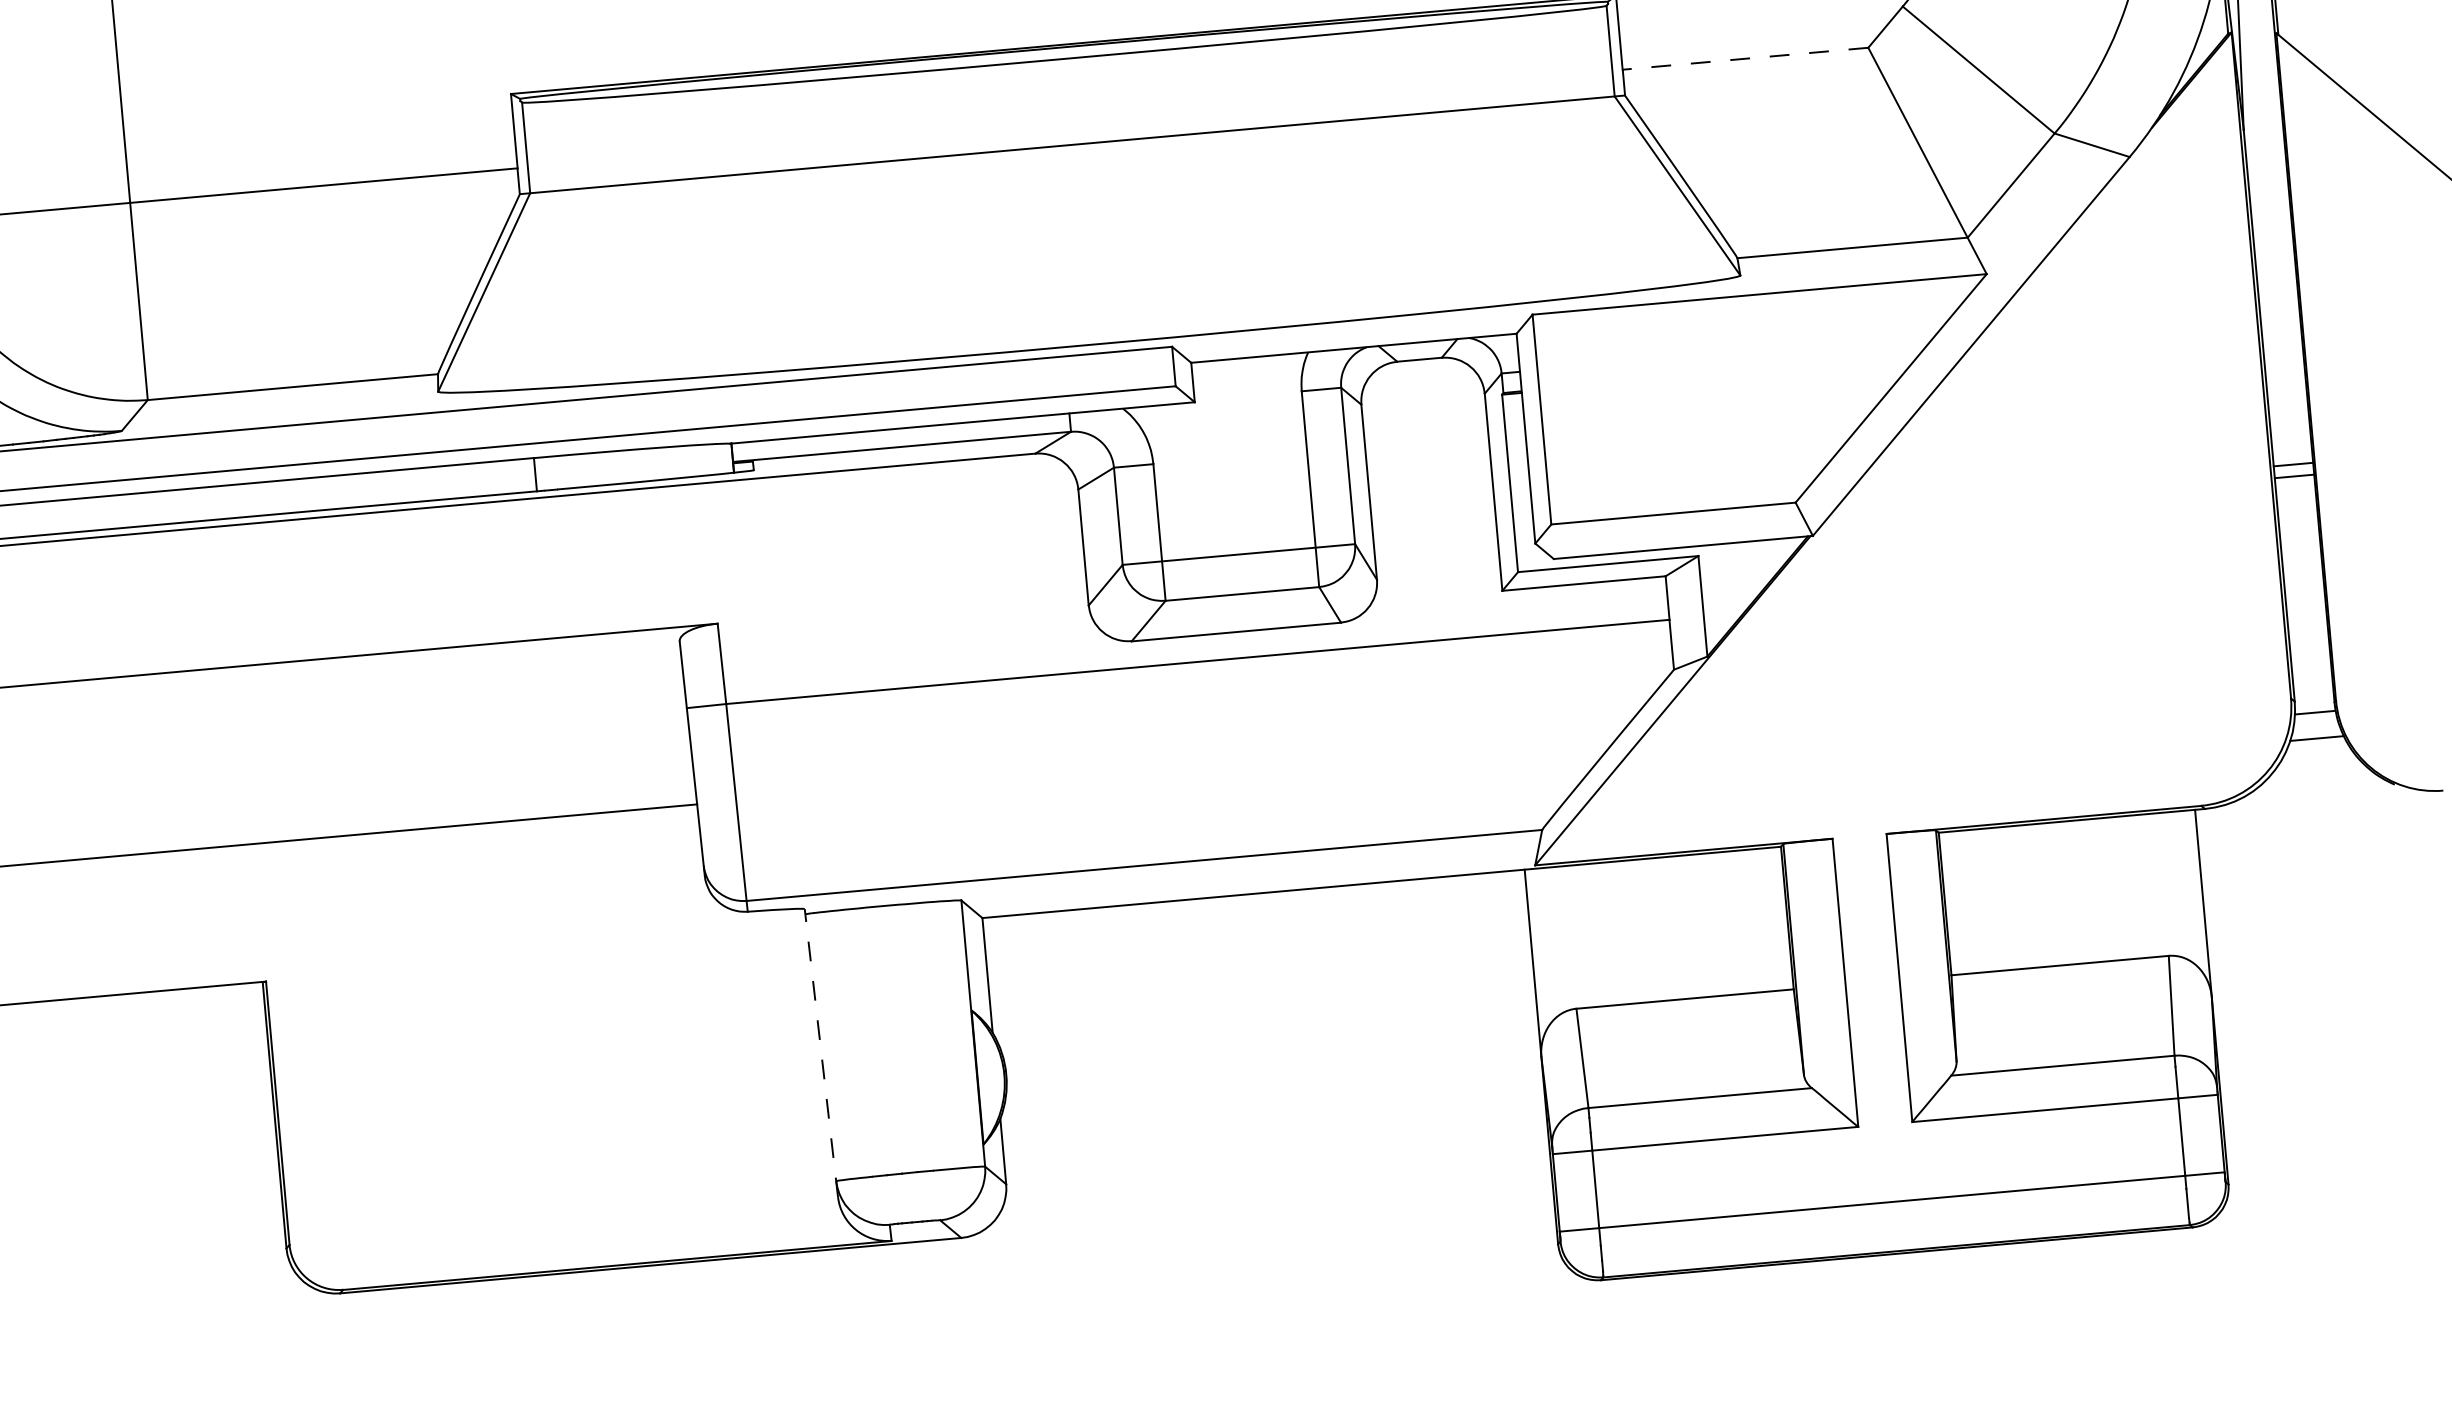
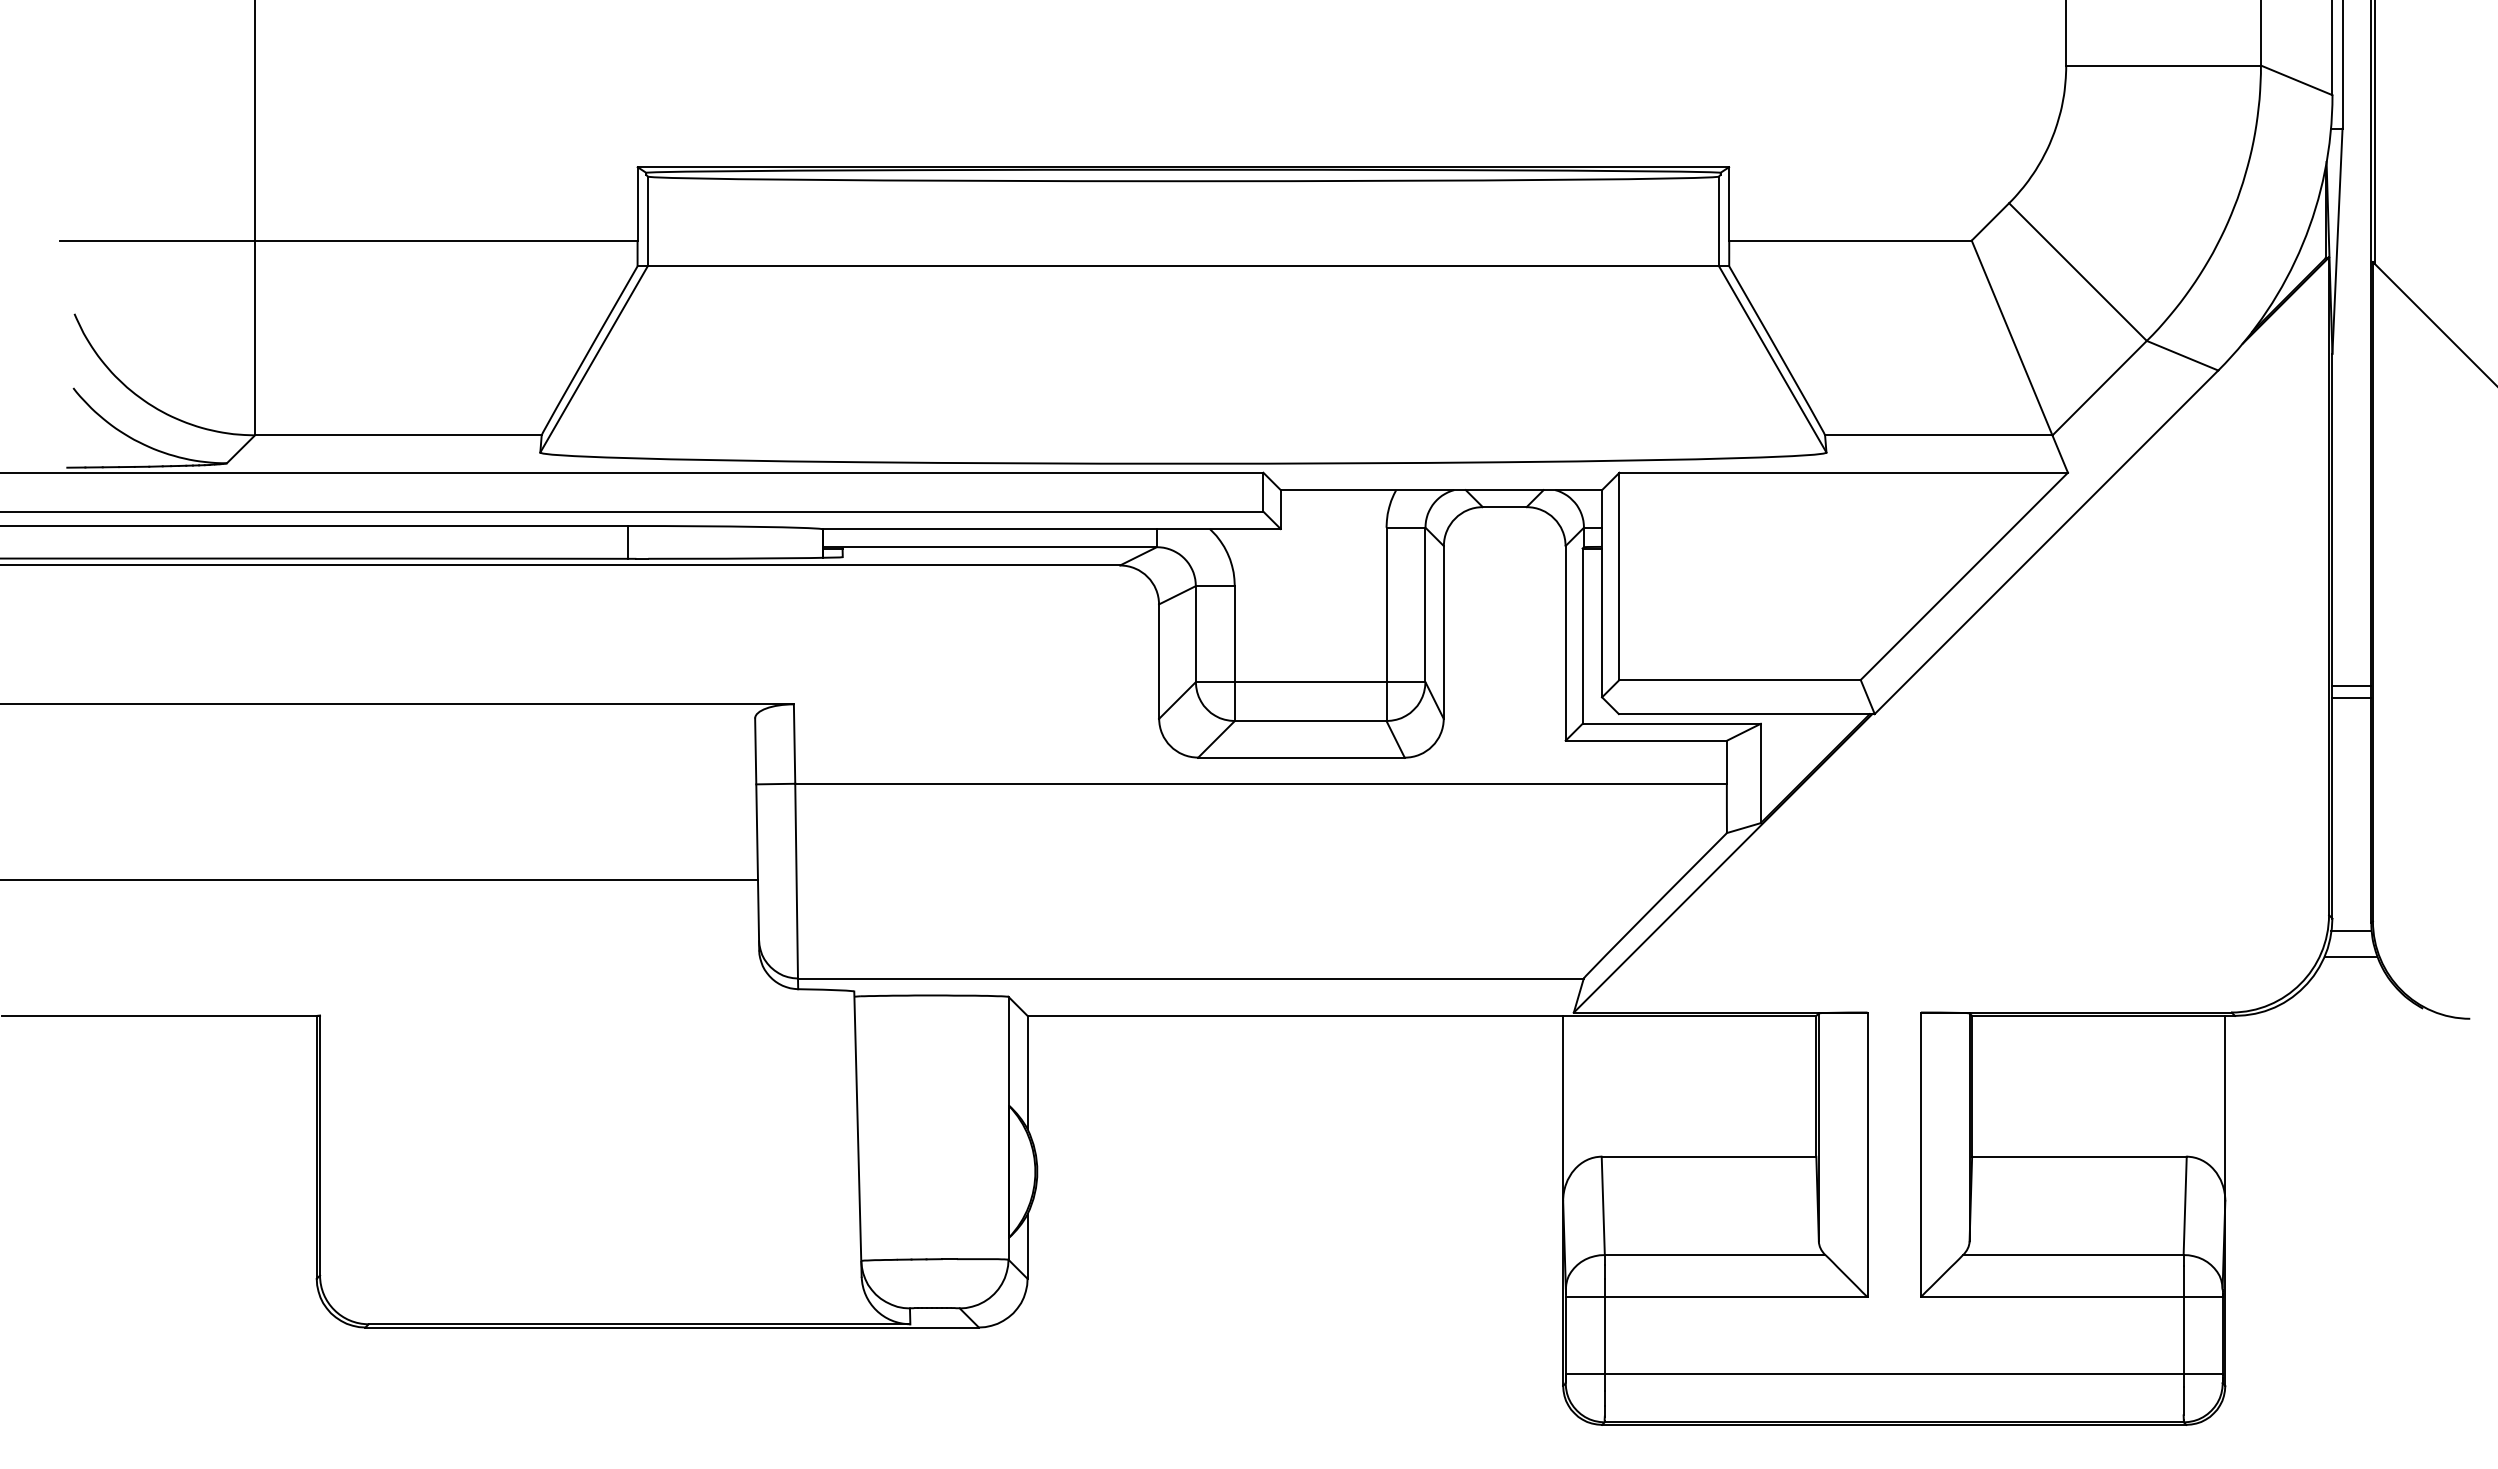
line: (1744, 58) -> (1849, 240), dashed -> solid
line: (820, 1053) -> (857, 1134), dashed -> solid

